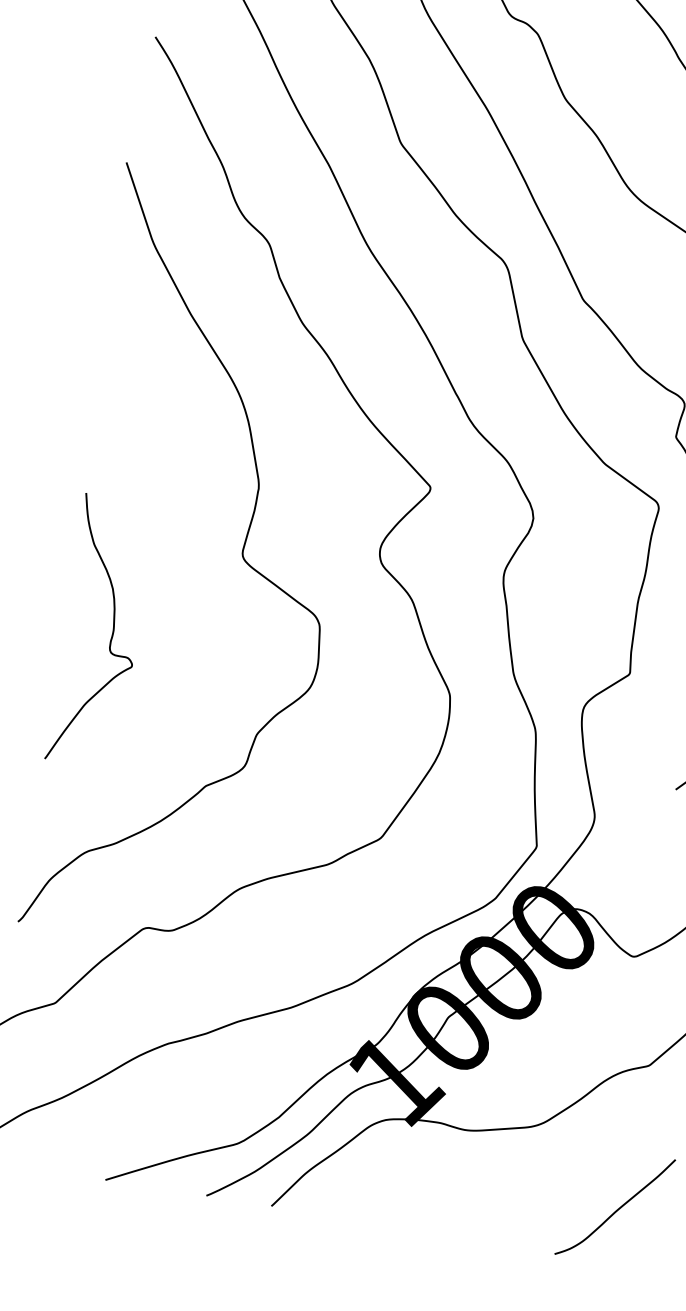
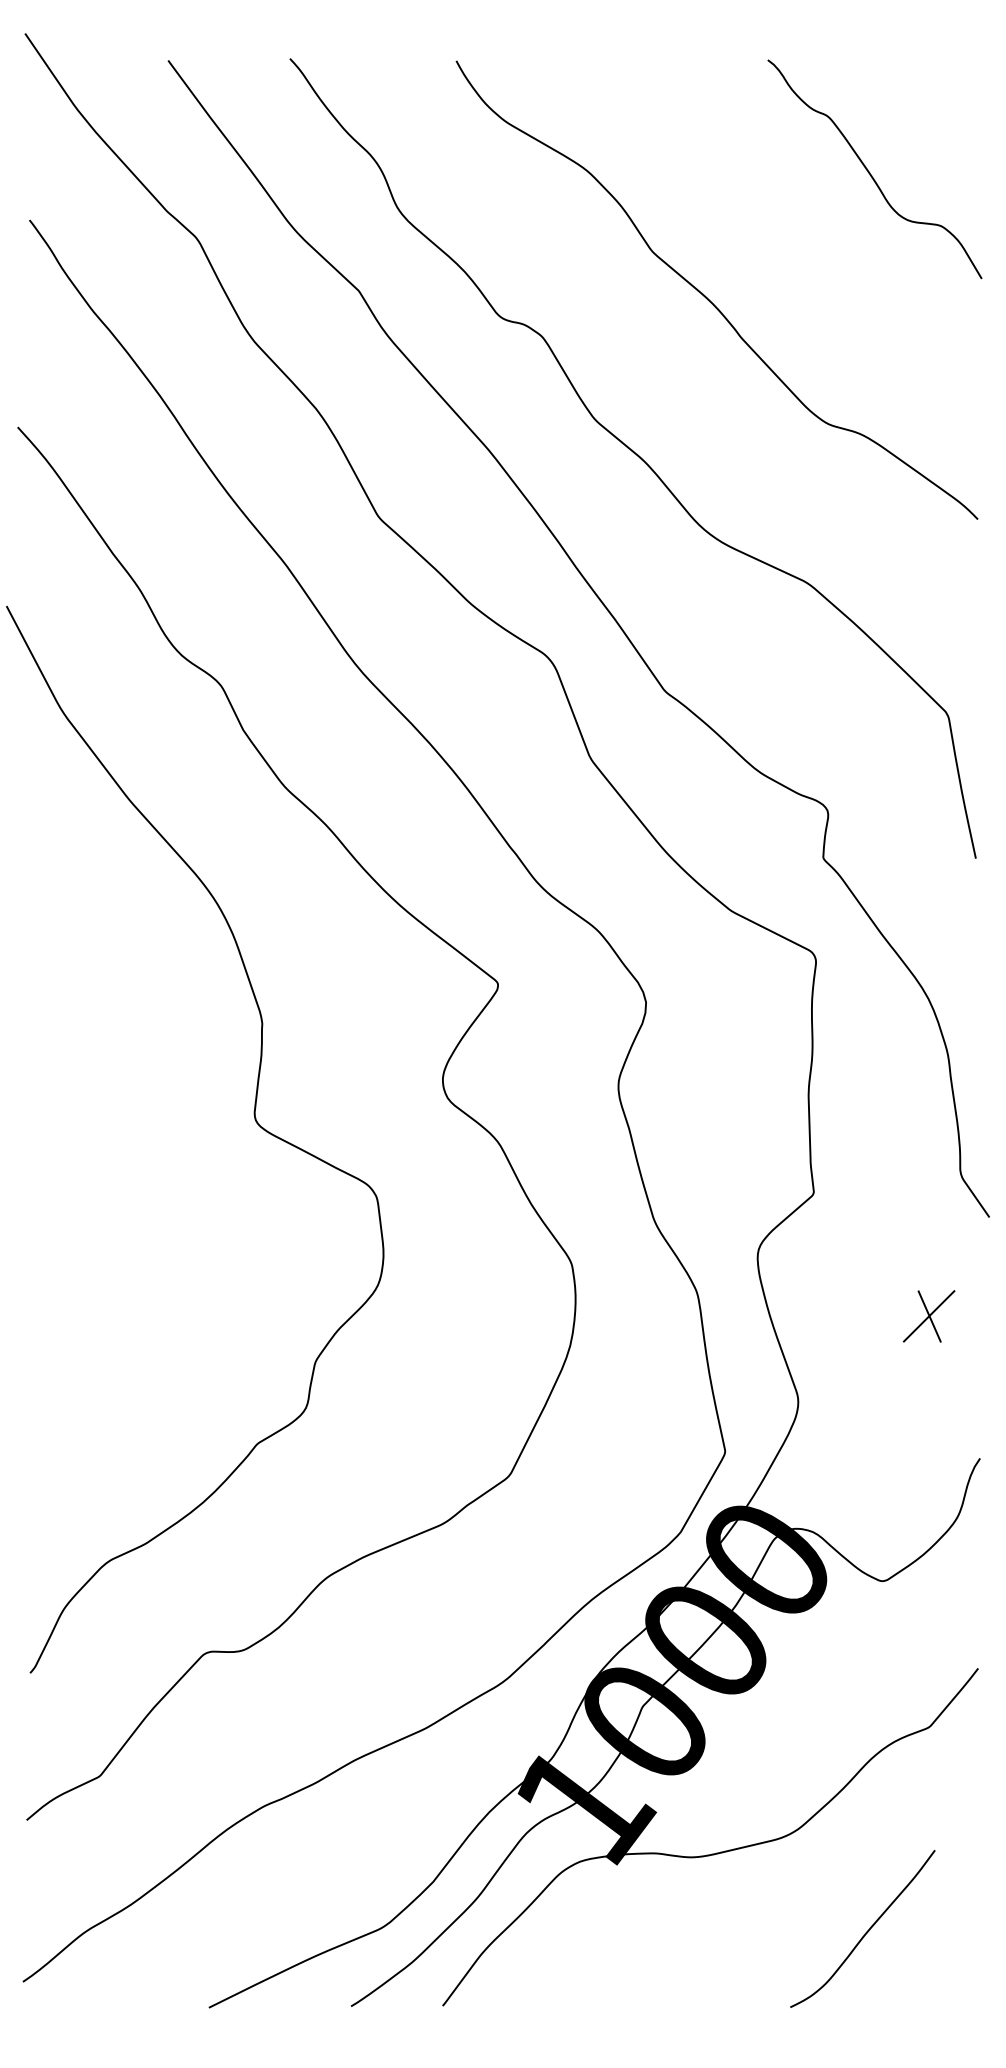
curve: (111, 636) -> (93, 1260), removed
curve: (617, 1209) -> (866, 1931), moved

